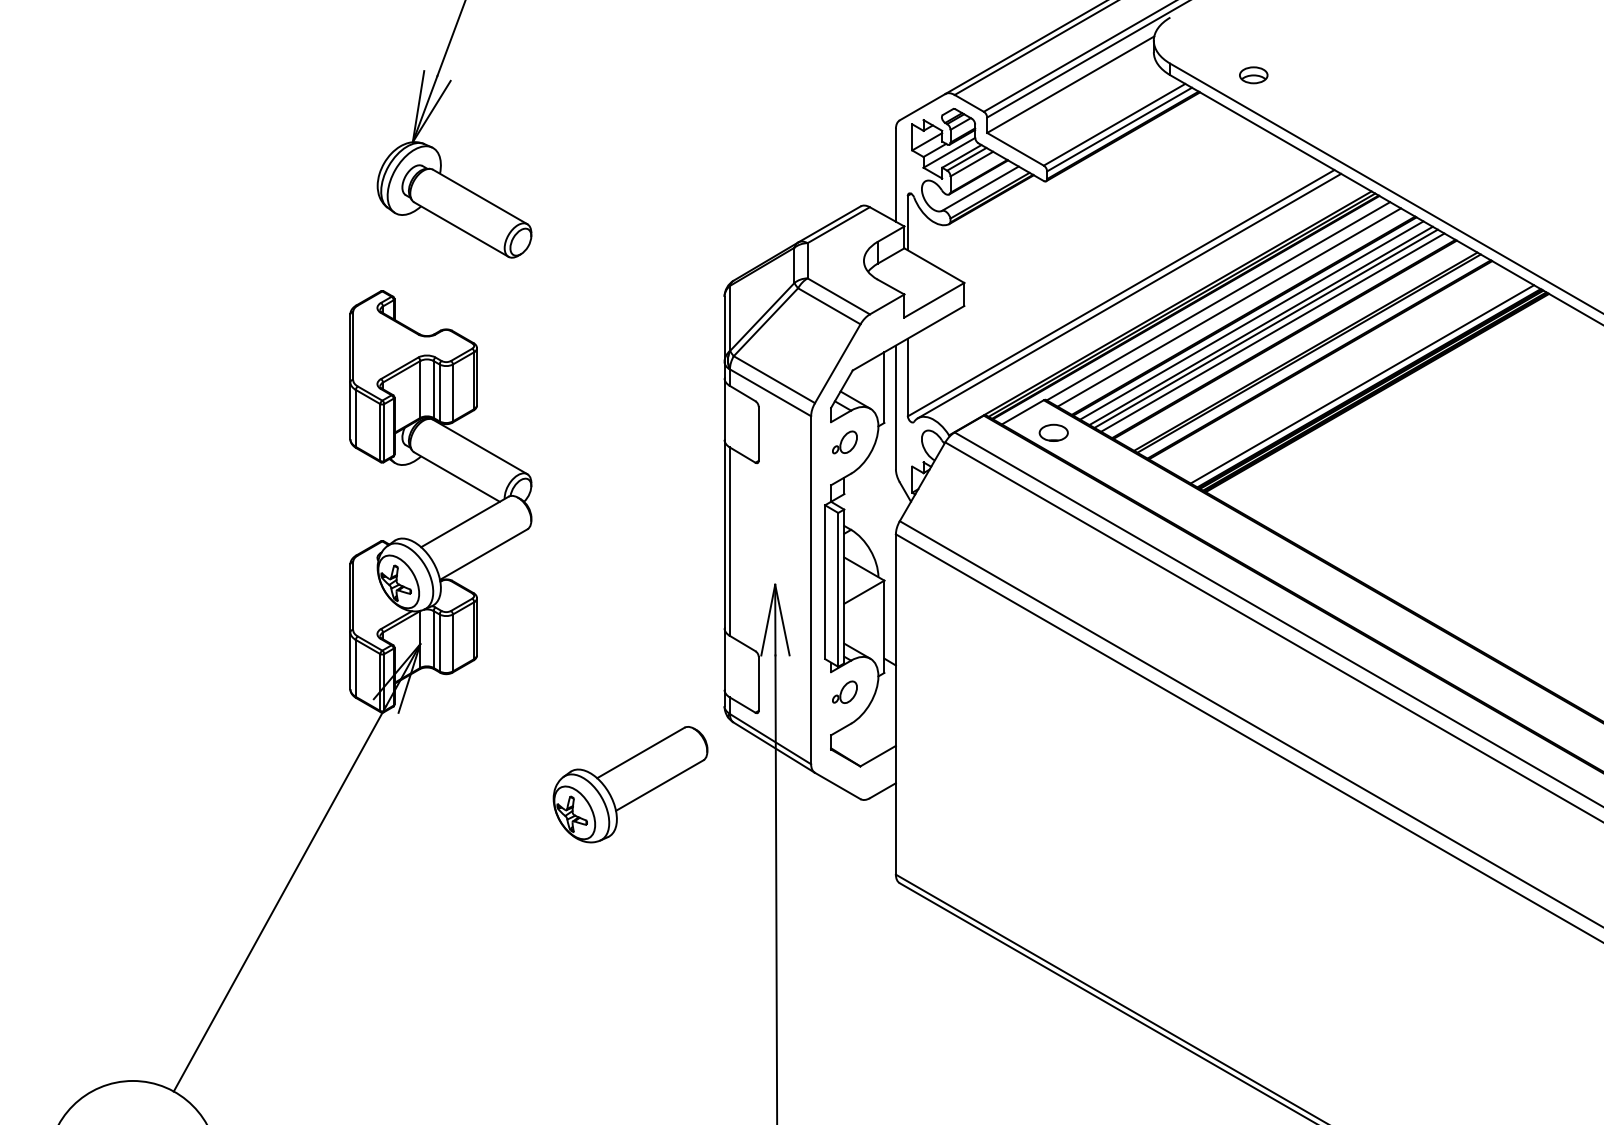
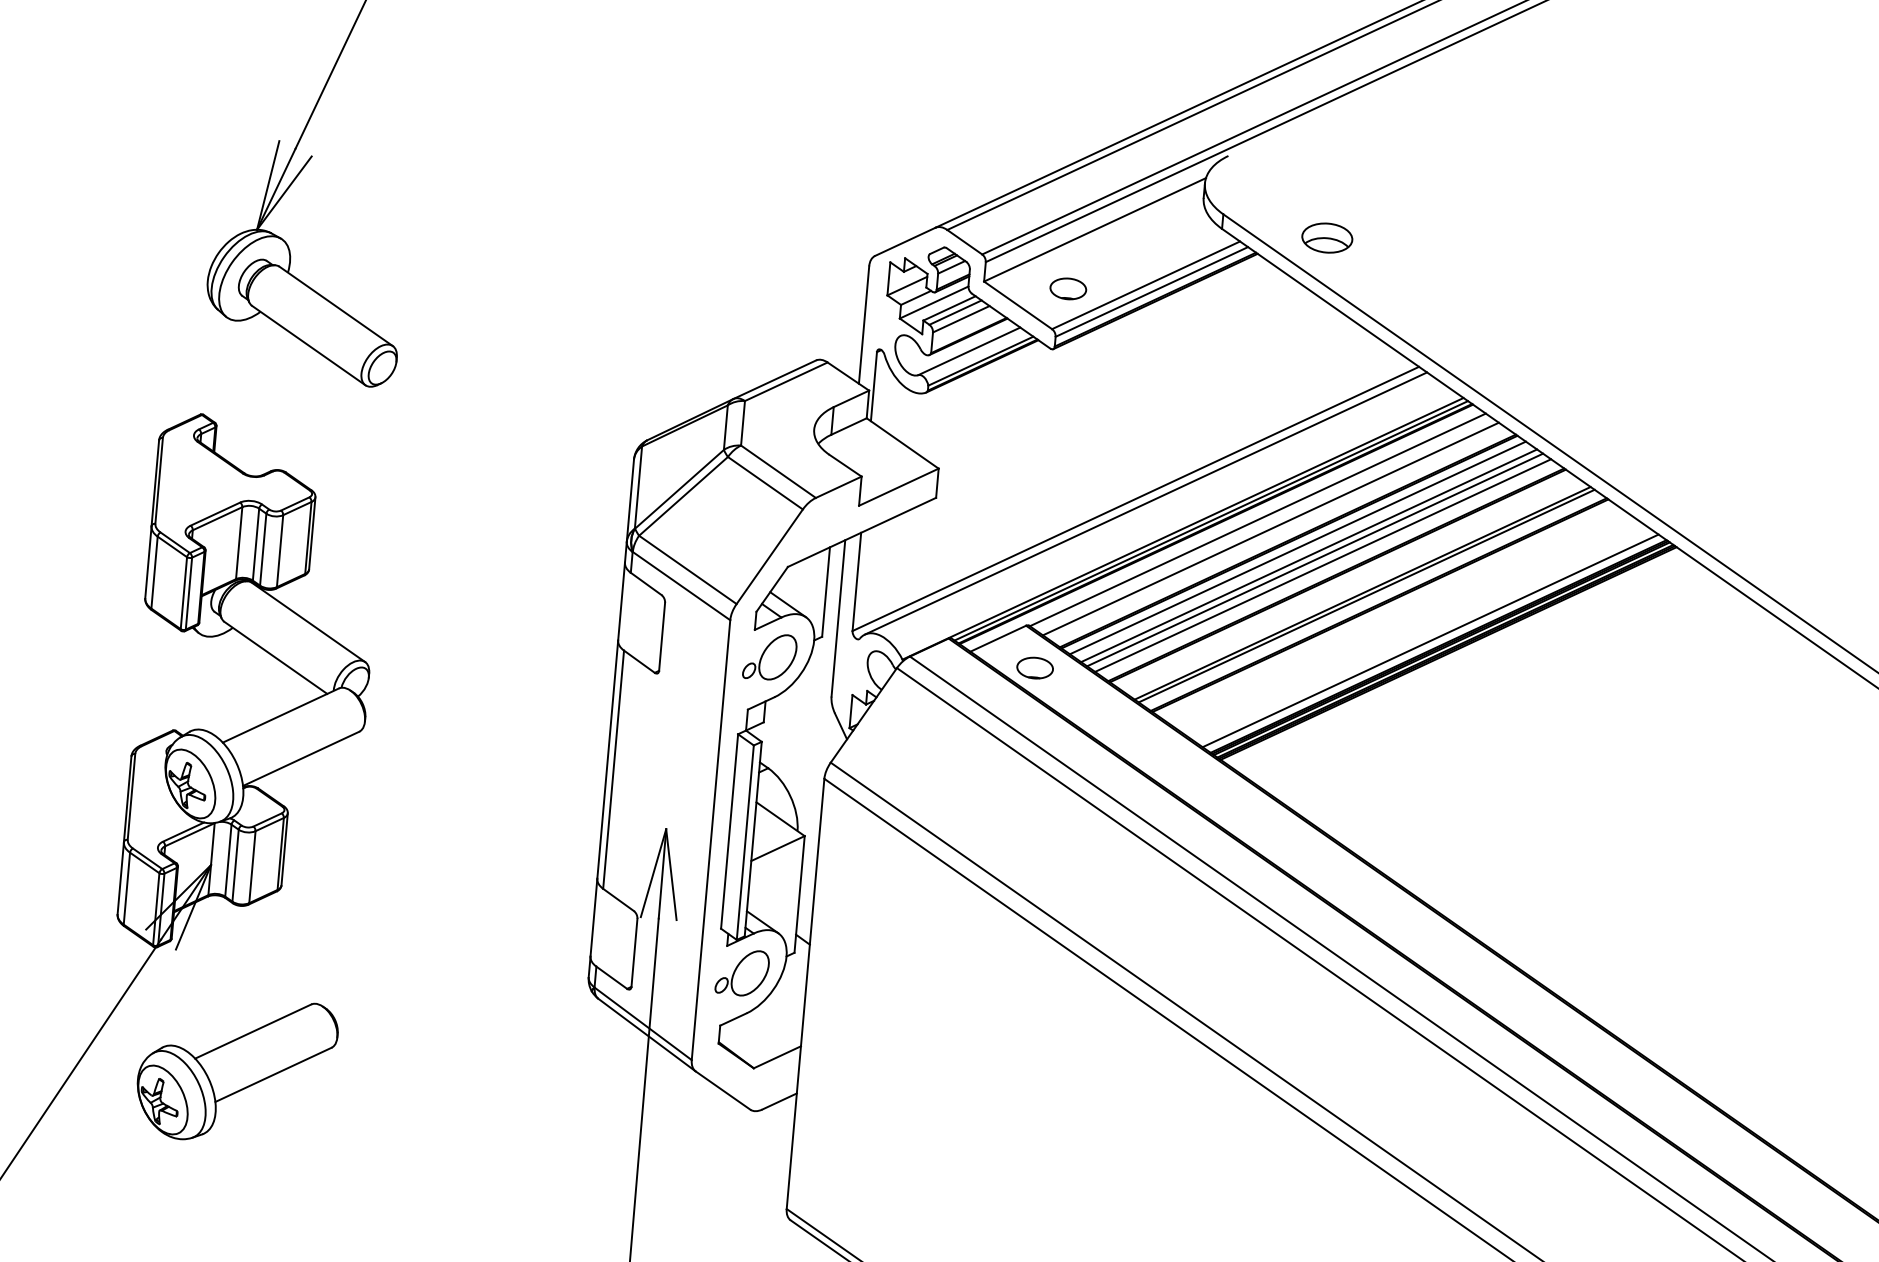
part: (1253, 75) -> (1327, 238), size x1.43
part: (1053, 132) -> (1068, 288), added
part: (844, 442) -> (769, 657), size x1.67
part: (844, 692) -> (741, 973), size x1.67
part: (630, 784) -> (236, 1070), moved

